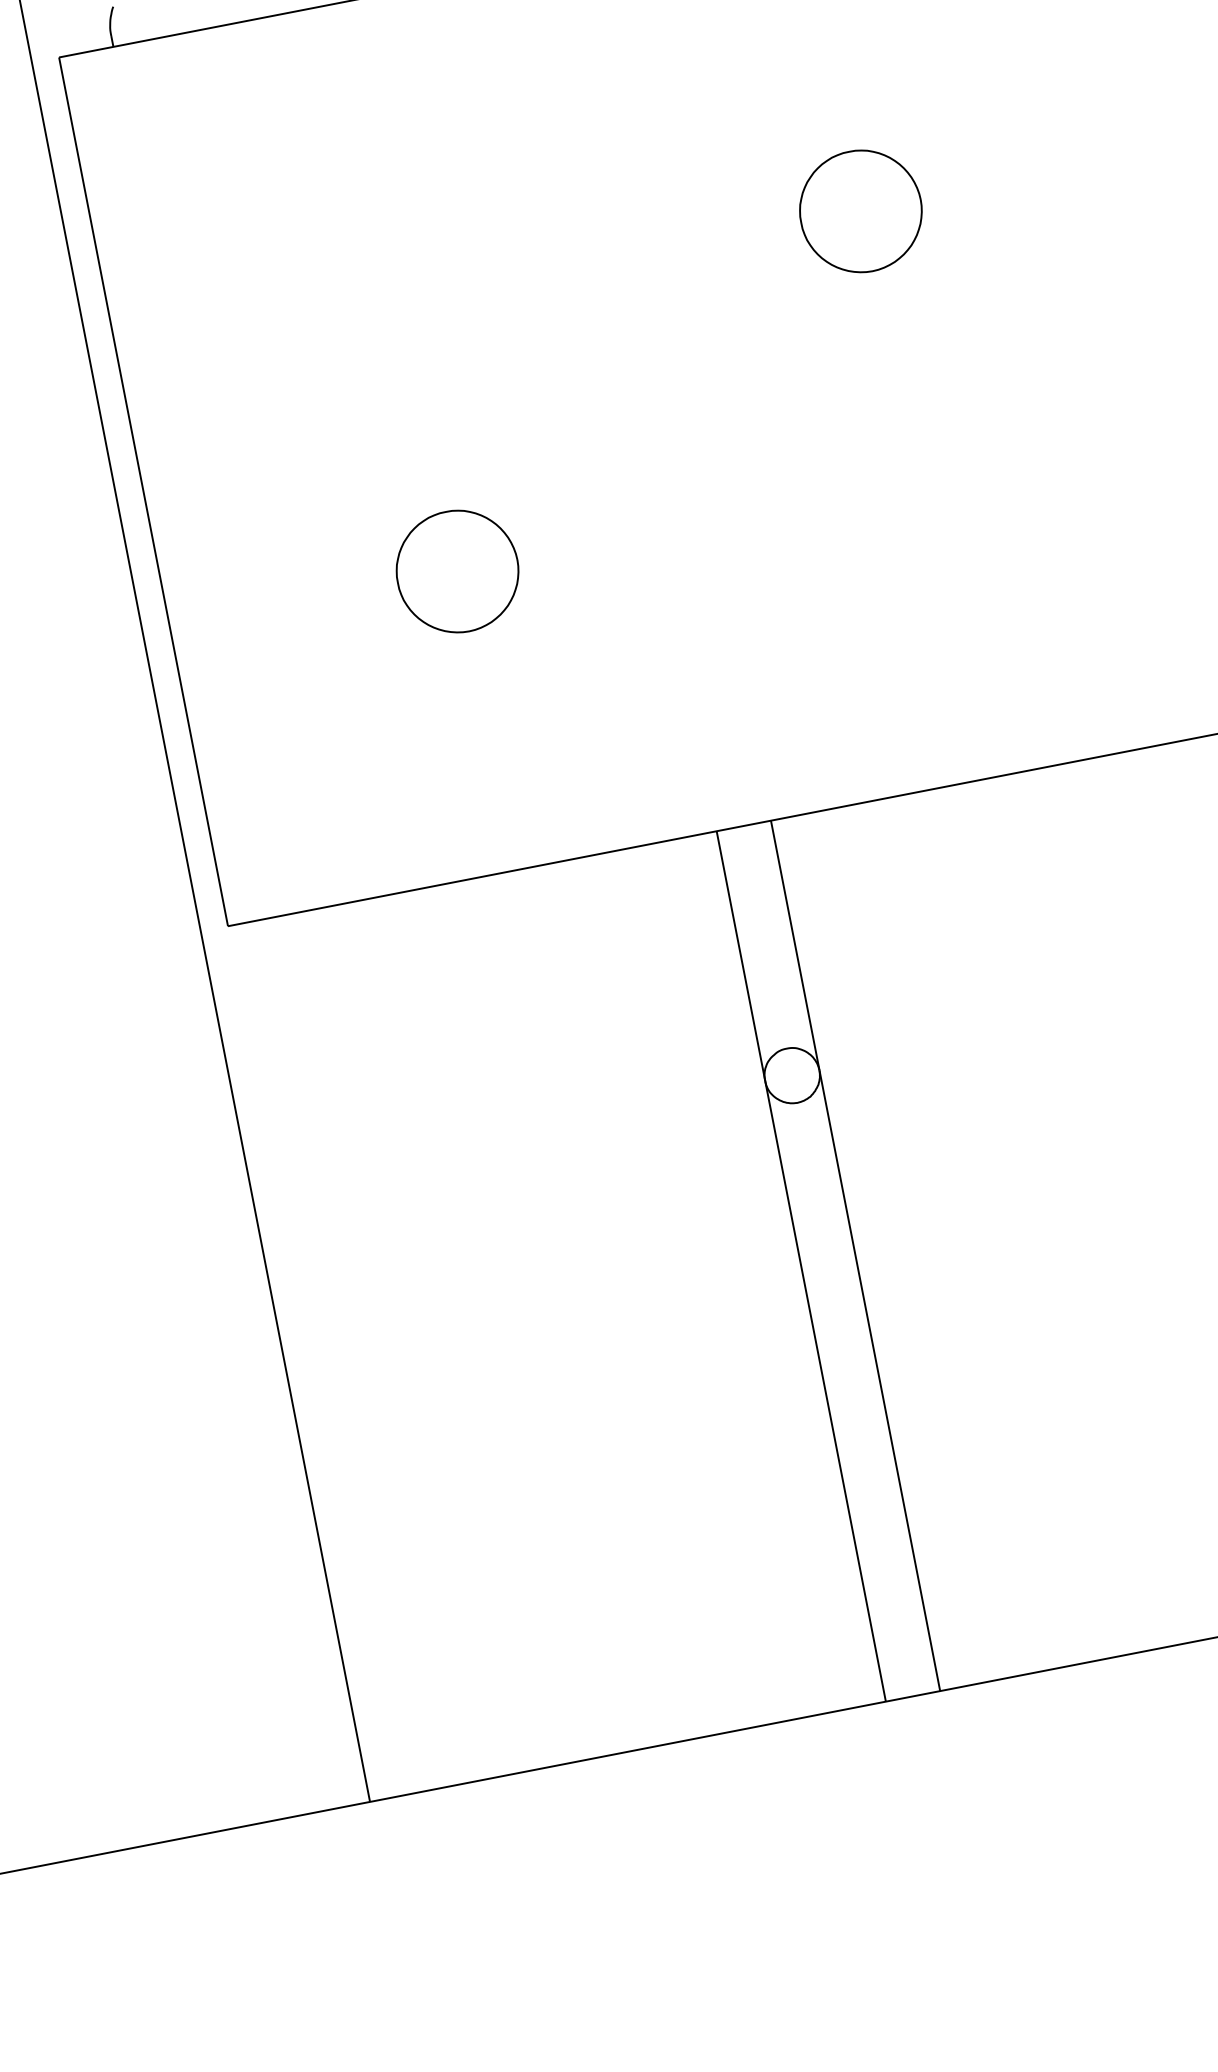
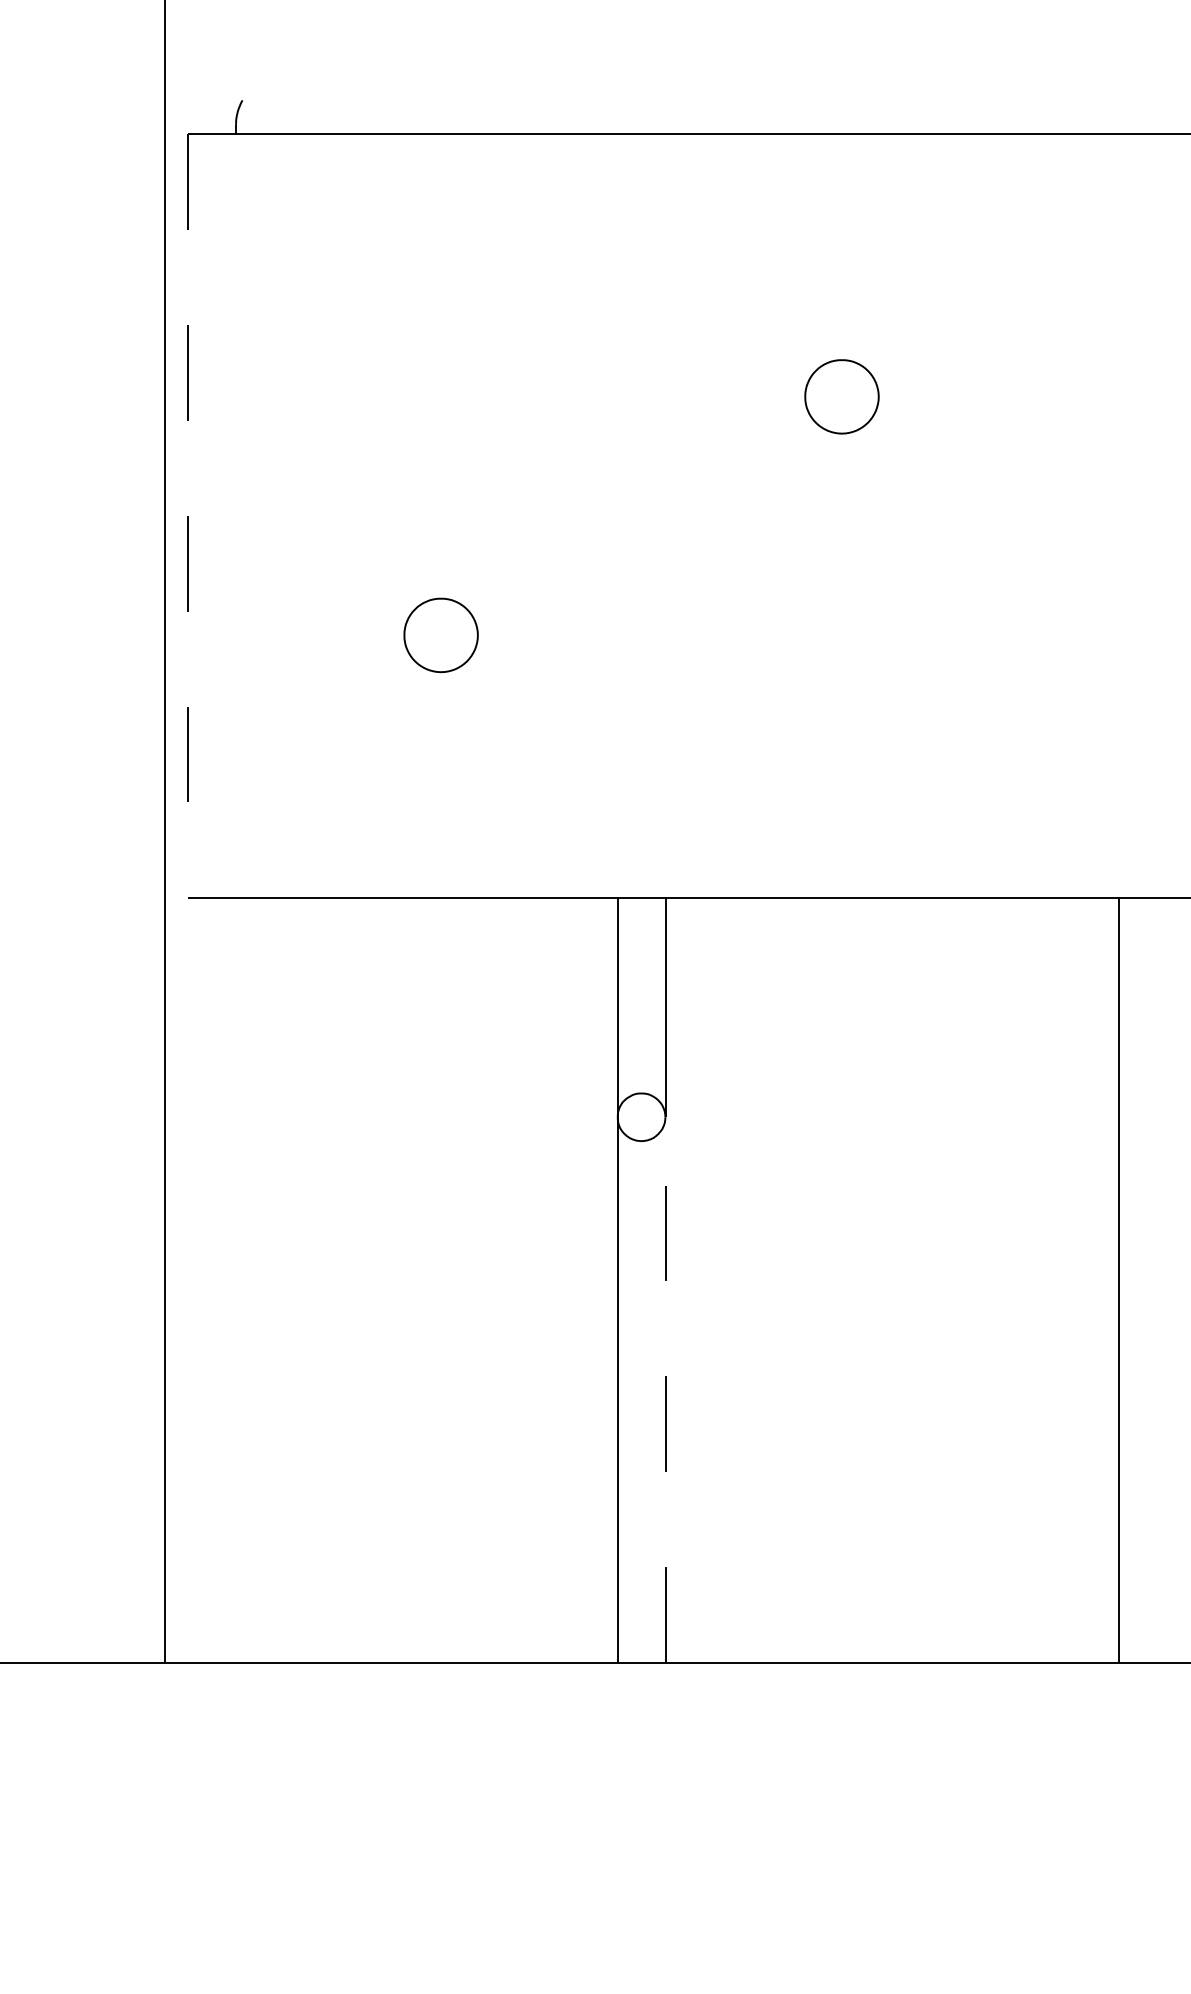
part: (860, 211) -> (841, 396), size x0.7
line: (143, 492) -> (188, 516), solid -> dashed
part: (456, 571) -> (440, 635), size x0.7
line: (879, 1381) -> (665, 1390), solid -> dashed

